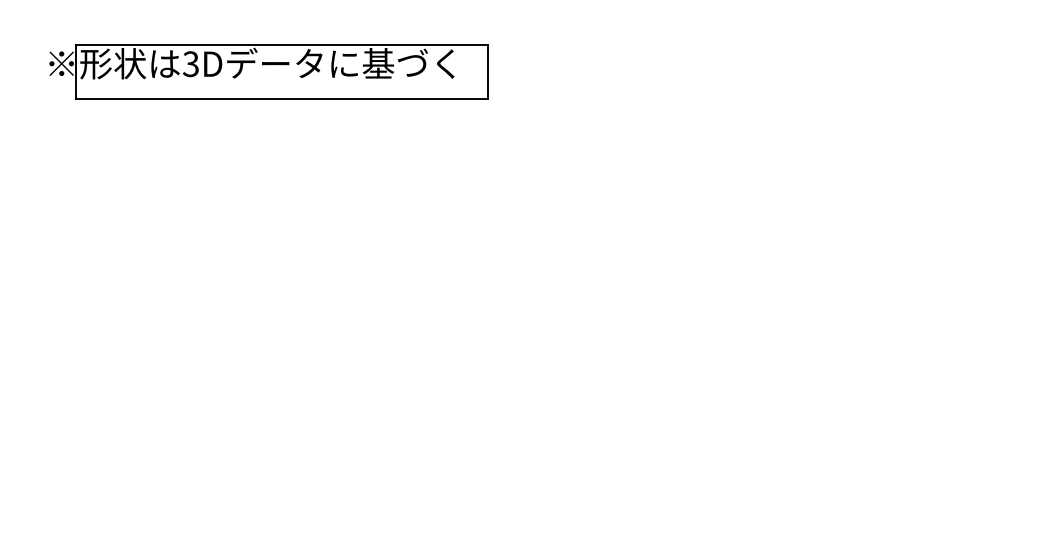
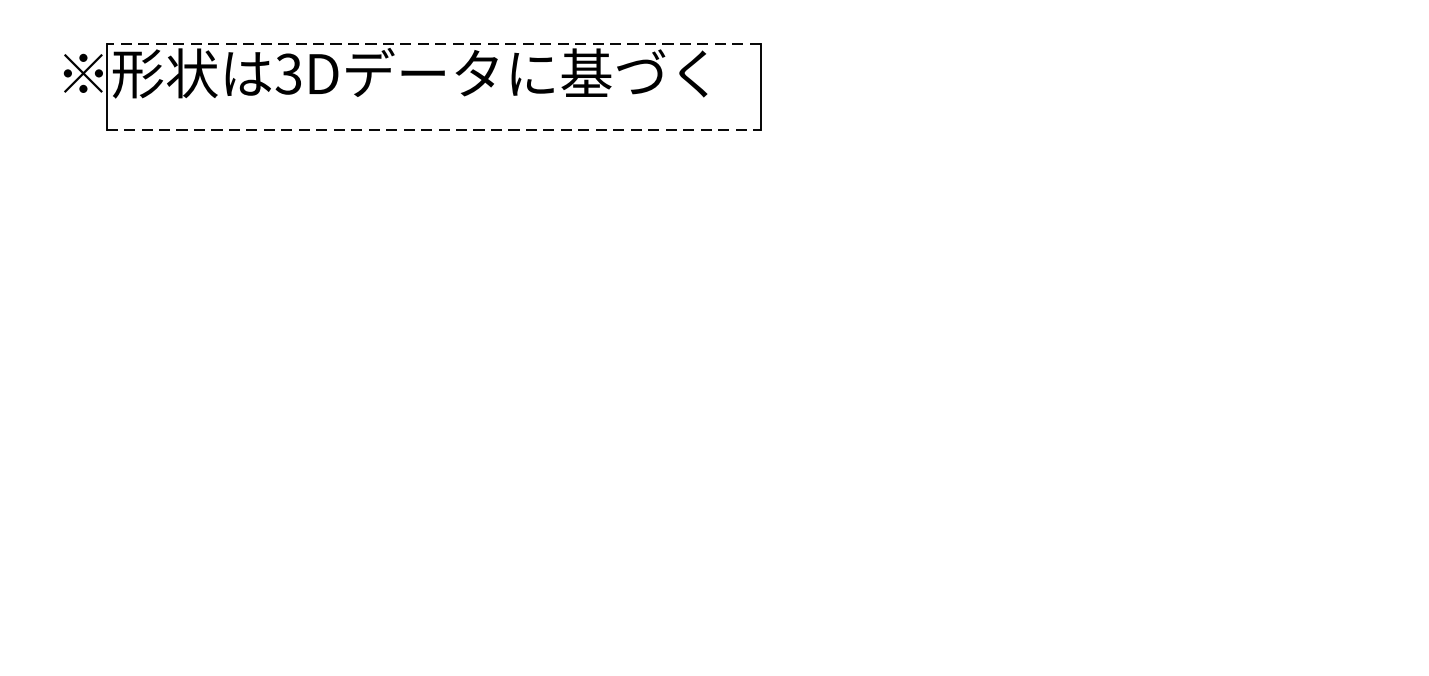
line: (282, 45) -> (434, 44), solid -> dashed
line: (282, 99) -> (434, 130), solid -> dashed

